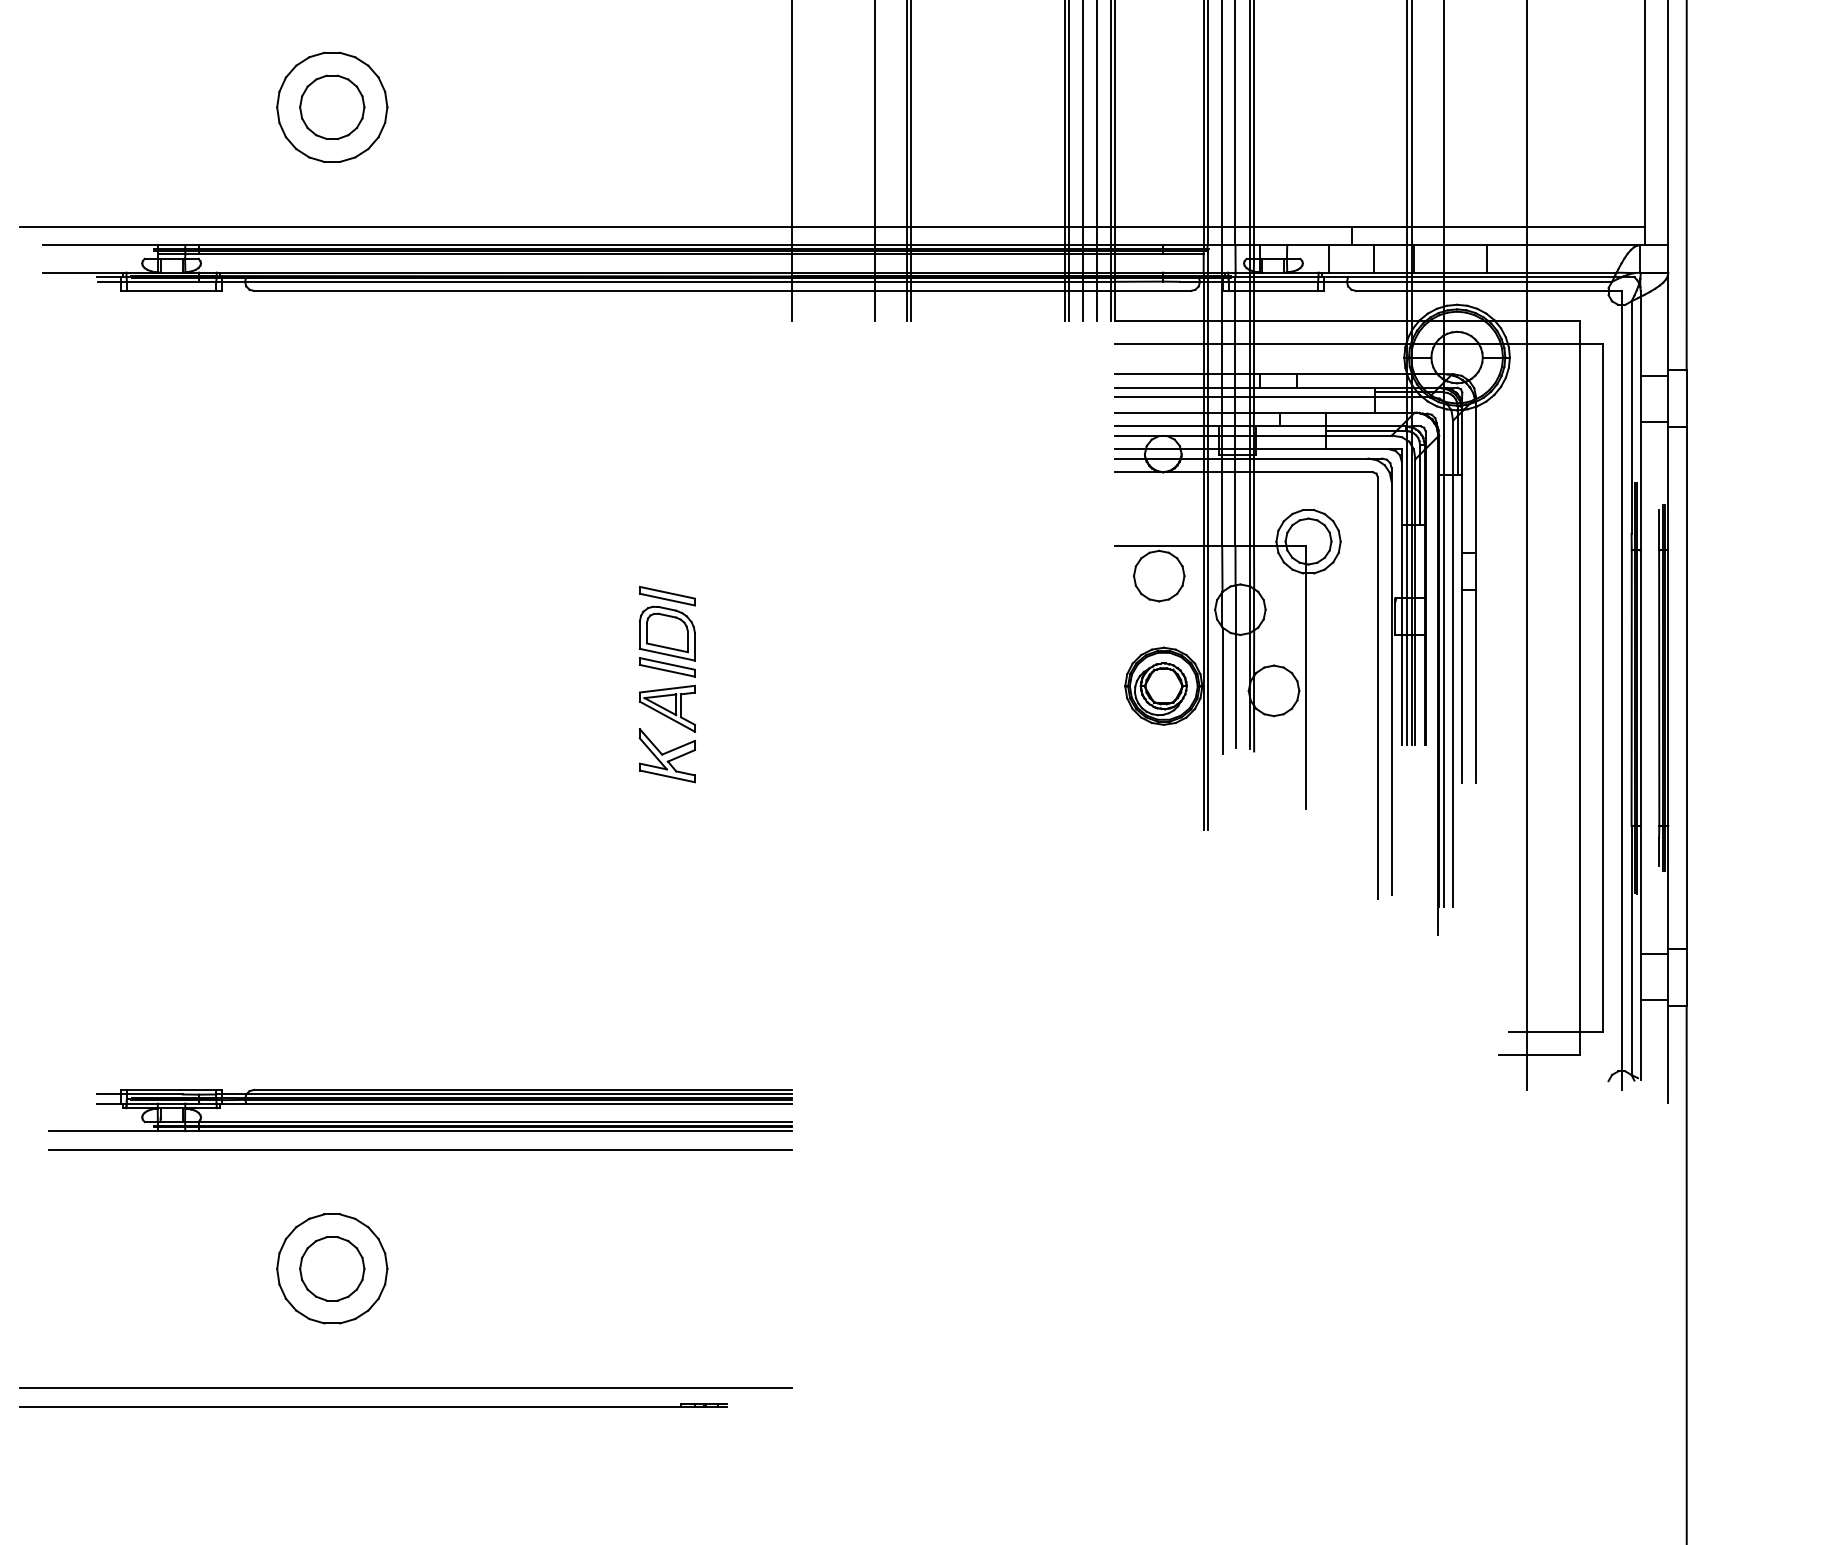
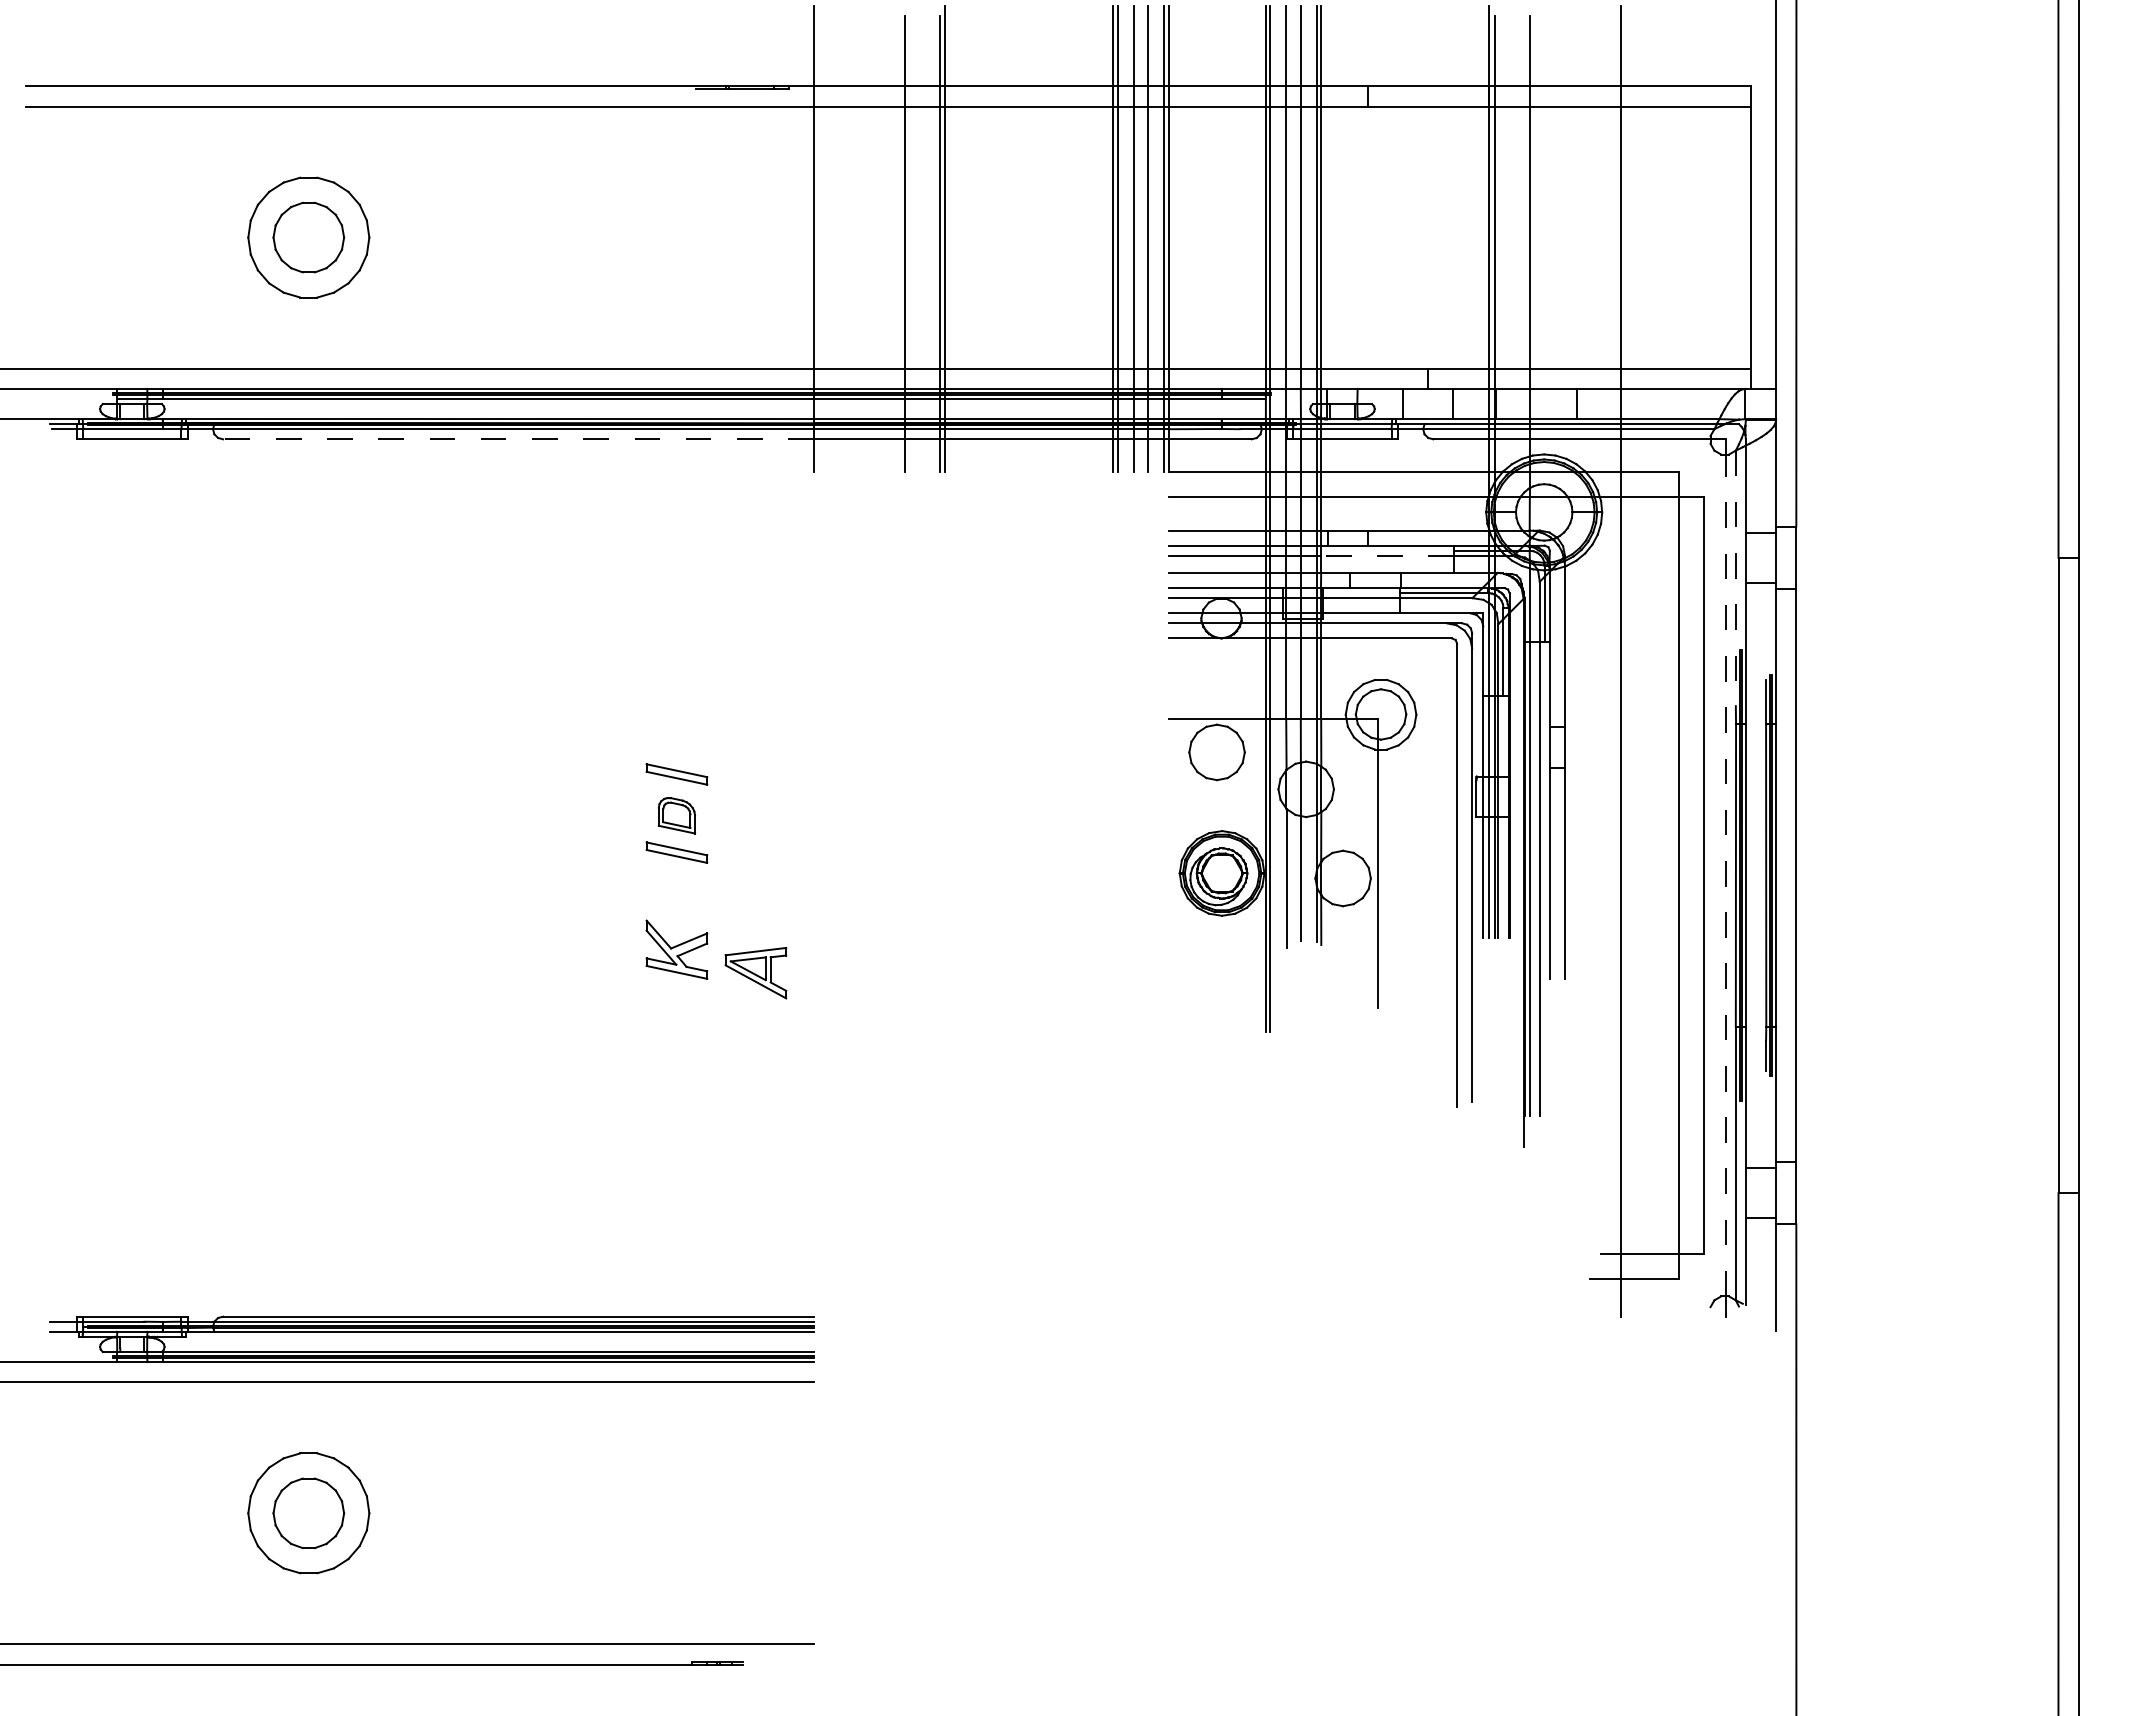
line: (522, 291) -> (517, 439), solid -> dashed
line: (1314, 396) -> (1387, 555), solid -> dashed
line: (1631, 417) -> (1735, 578), solid -> dashed
part: (667, 633) -> (676, 815), size x0.6
line: (1622, 688) -> (1725, 875), solid -> dashed
part: (667, 709) -> (755, 973), moved

